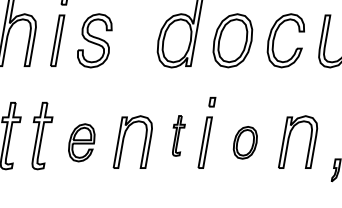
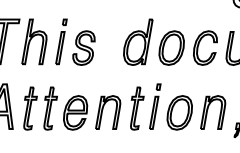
part: (179, 135) -> (137, 108), size x1.67
part: (81, 142) -> (75, 112), size x1.43
part: (245, 142) -> (179, 112), size x1.67

